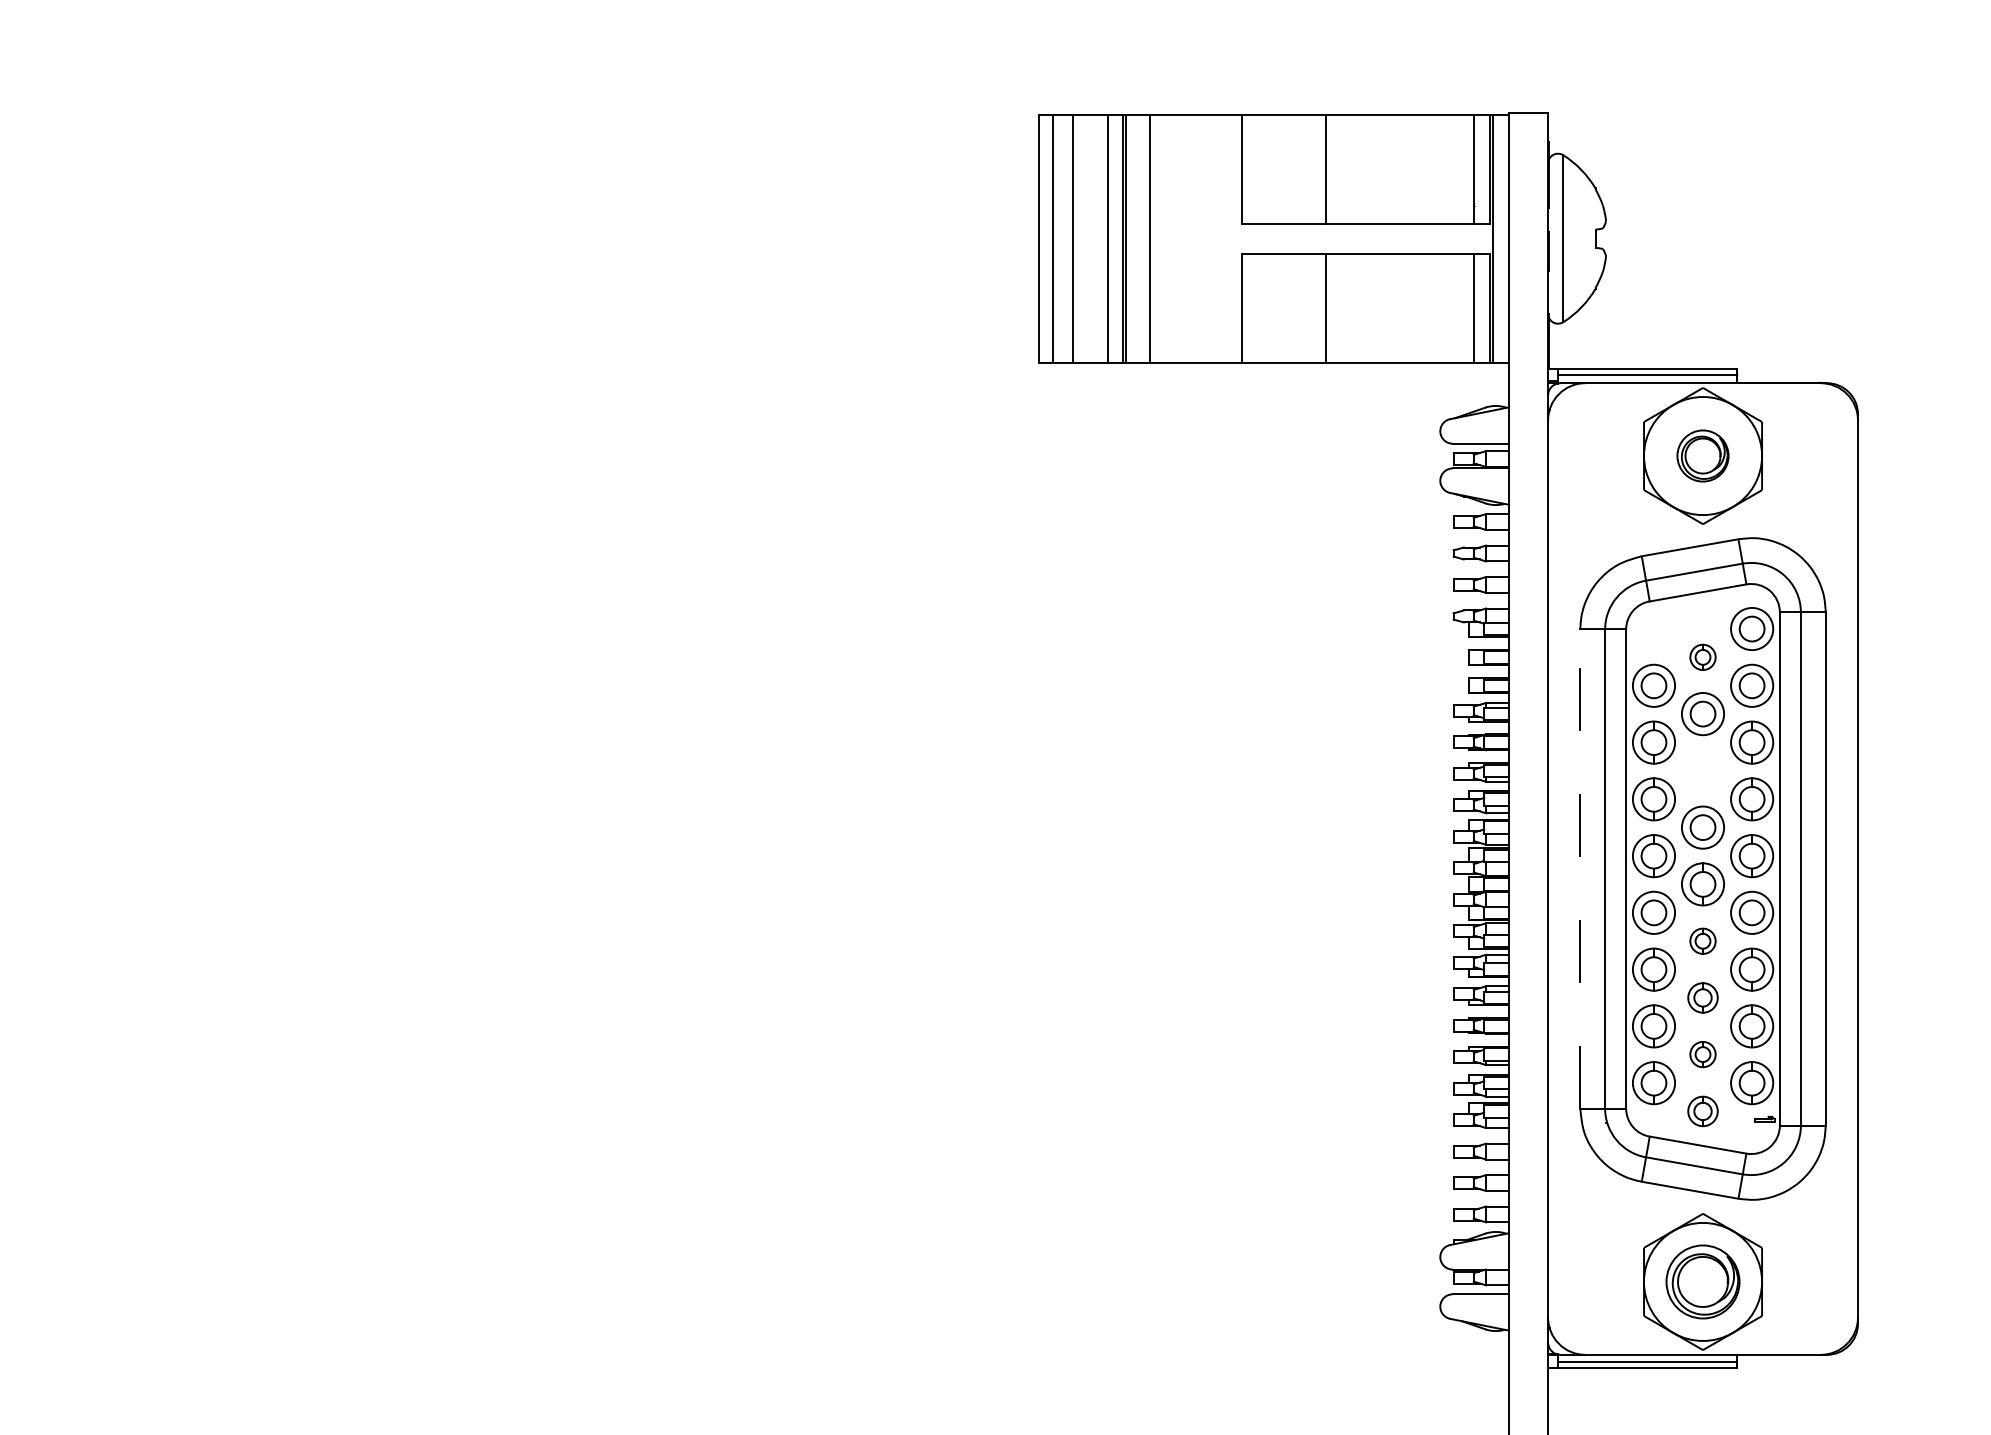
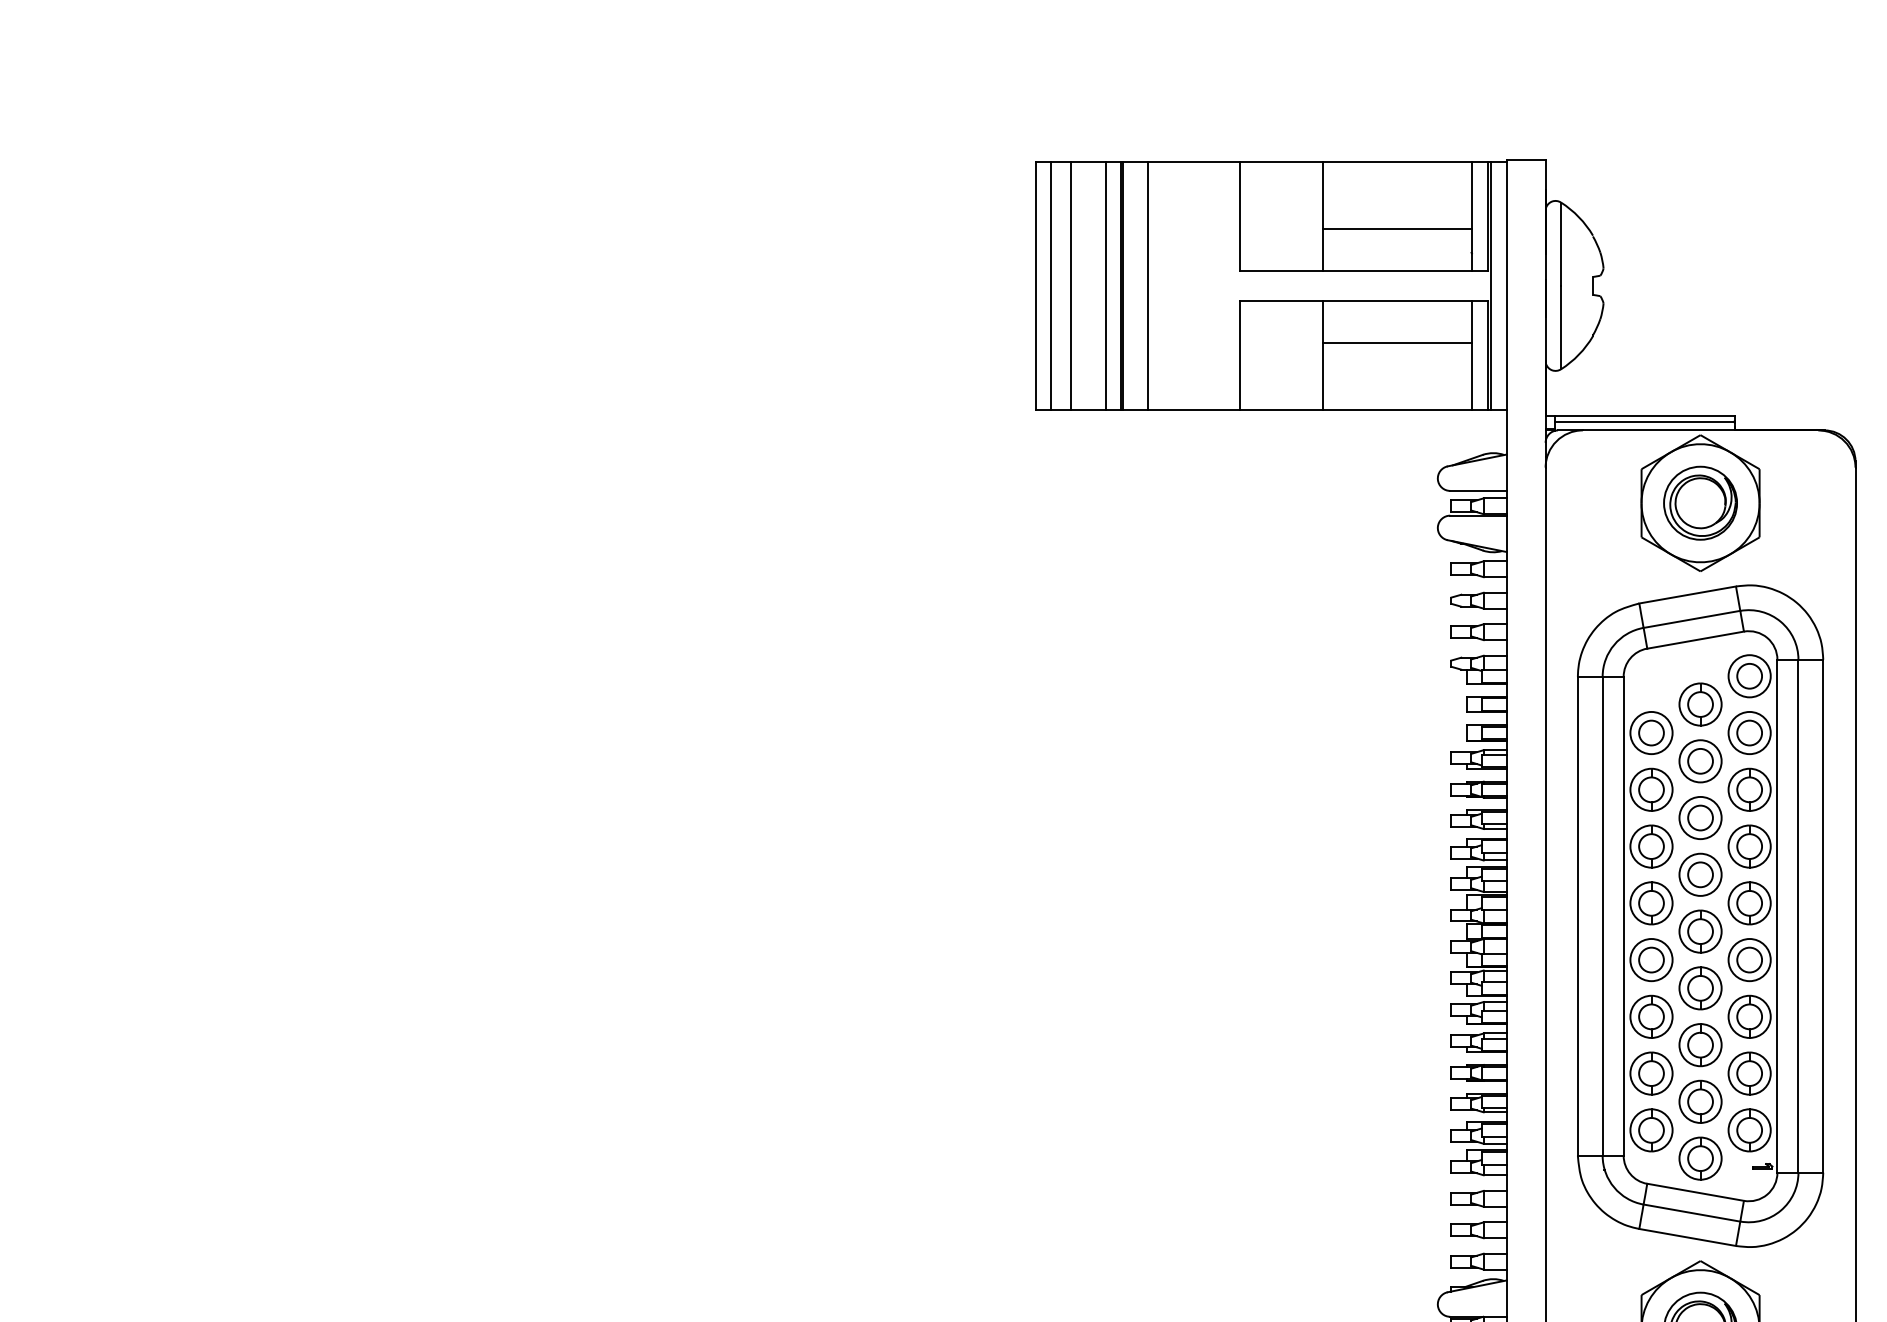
line: (1399, 181) -> (1397, 228), added
line: (1399, 296) -> (1397, 343), added
part: (1702, 455) -> (1700, 502), size x1.43
part: (1702, 657) -> (1700, 704), size x1.67
part: (1702, 770) -> (1700, 817), added
line: (1580, 869) -> (1578, 916), dashed -> solid
part: (1702, 941) -> (1700, 988), size x1.67
part: (1702, 997) -> (1700, 1044), size x1.43
part: (1702, 1054) -> (1700, 1101), size x1.67
part: (1702, 1111) -> (1700, 1158), size x1.43

